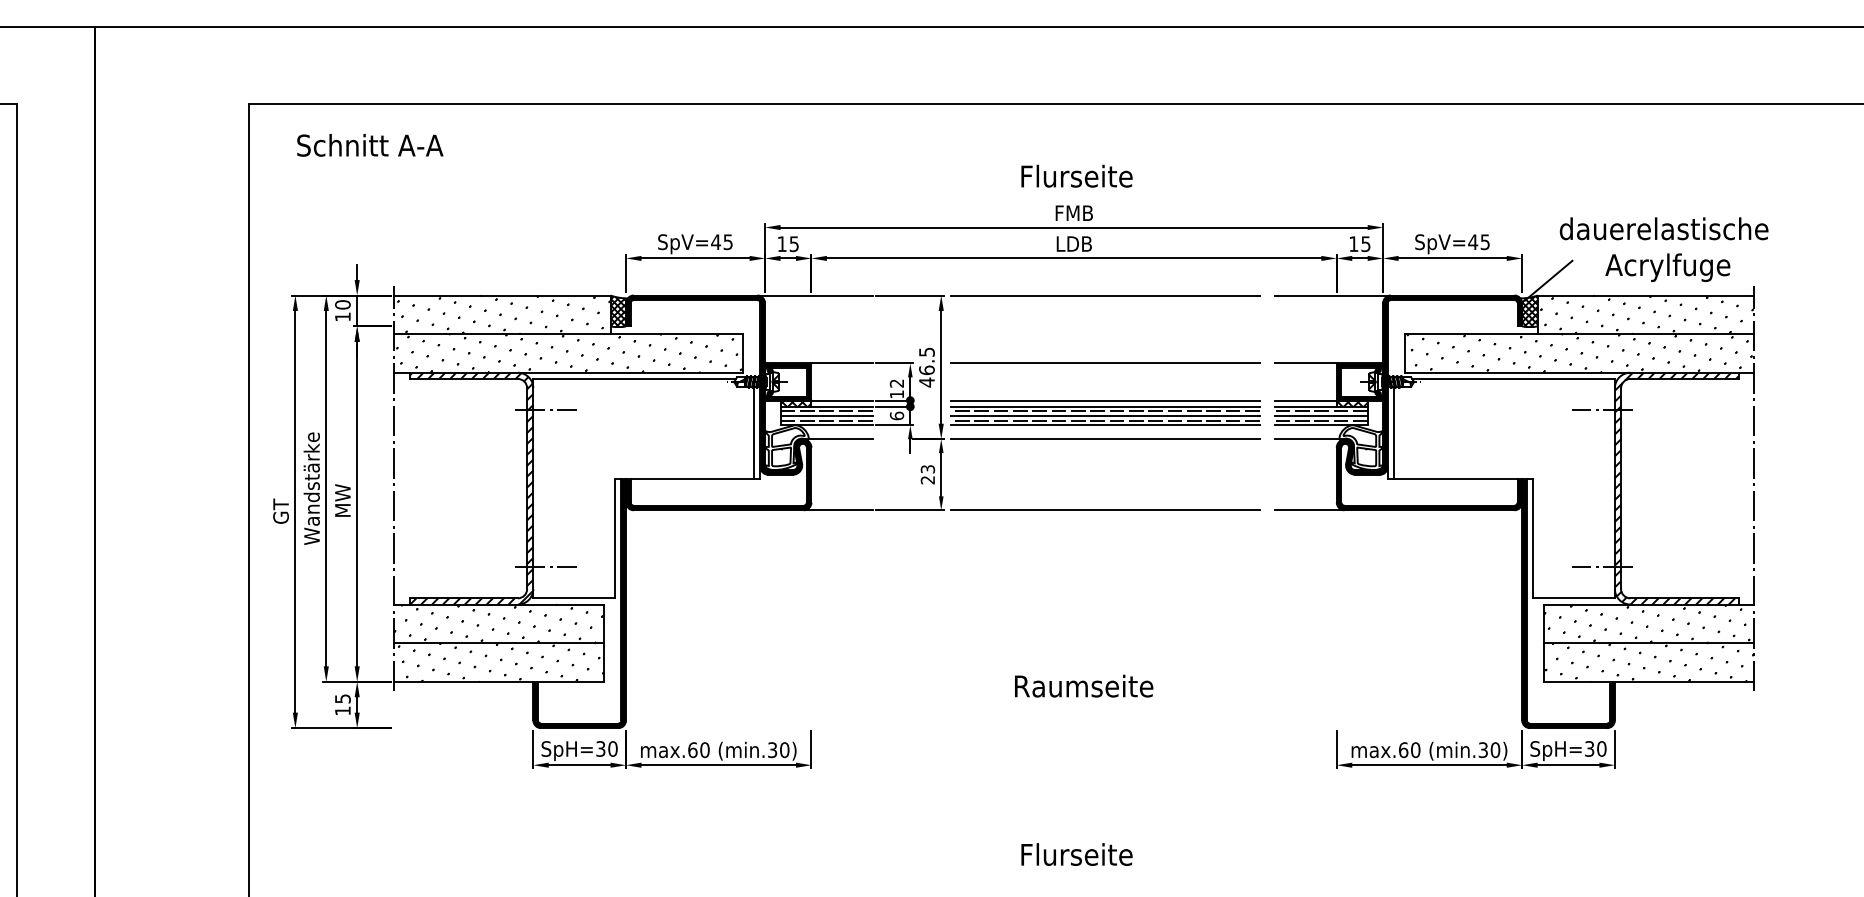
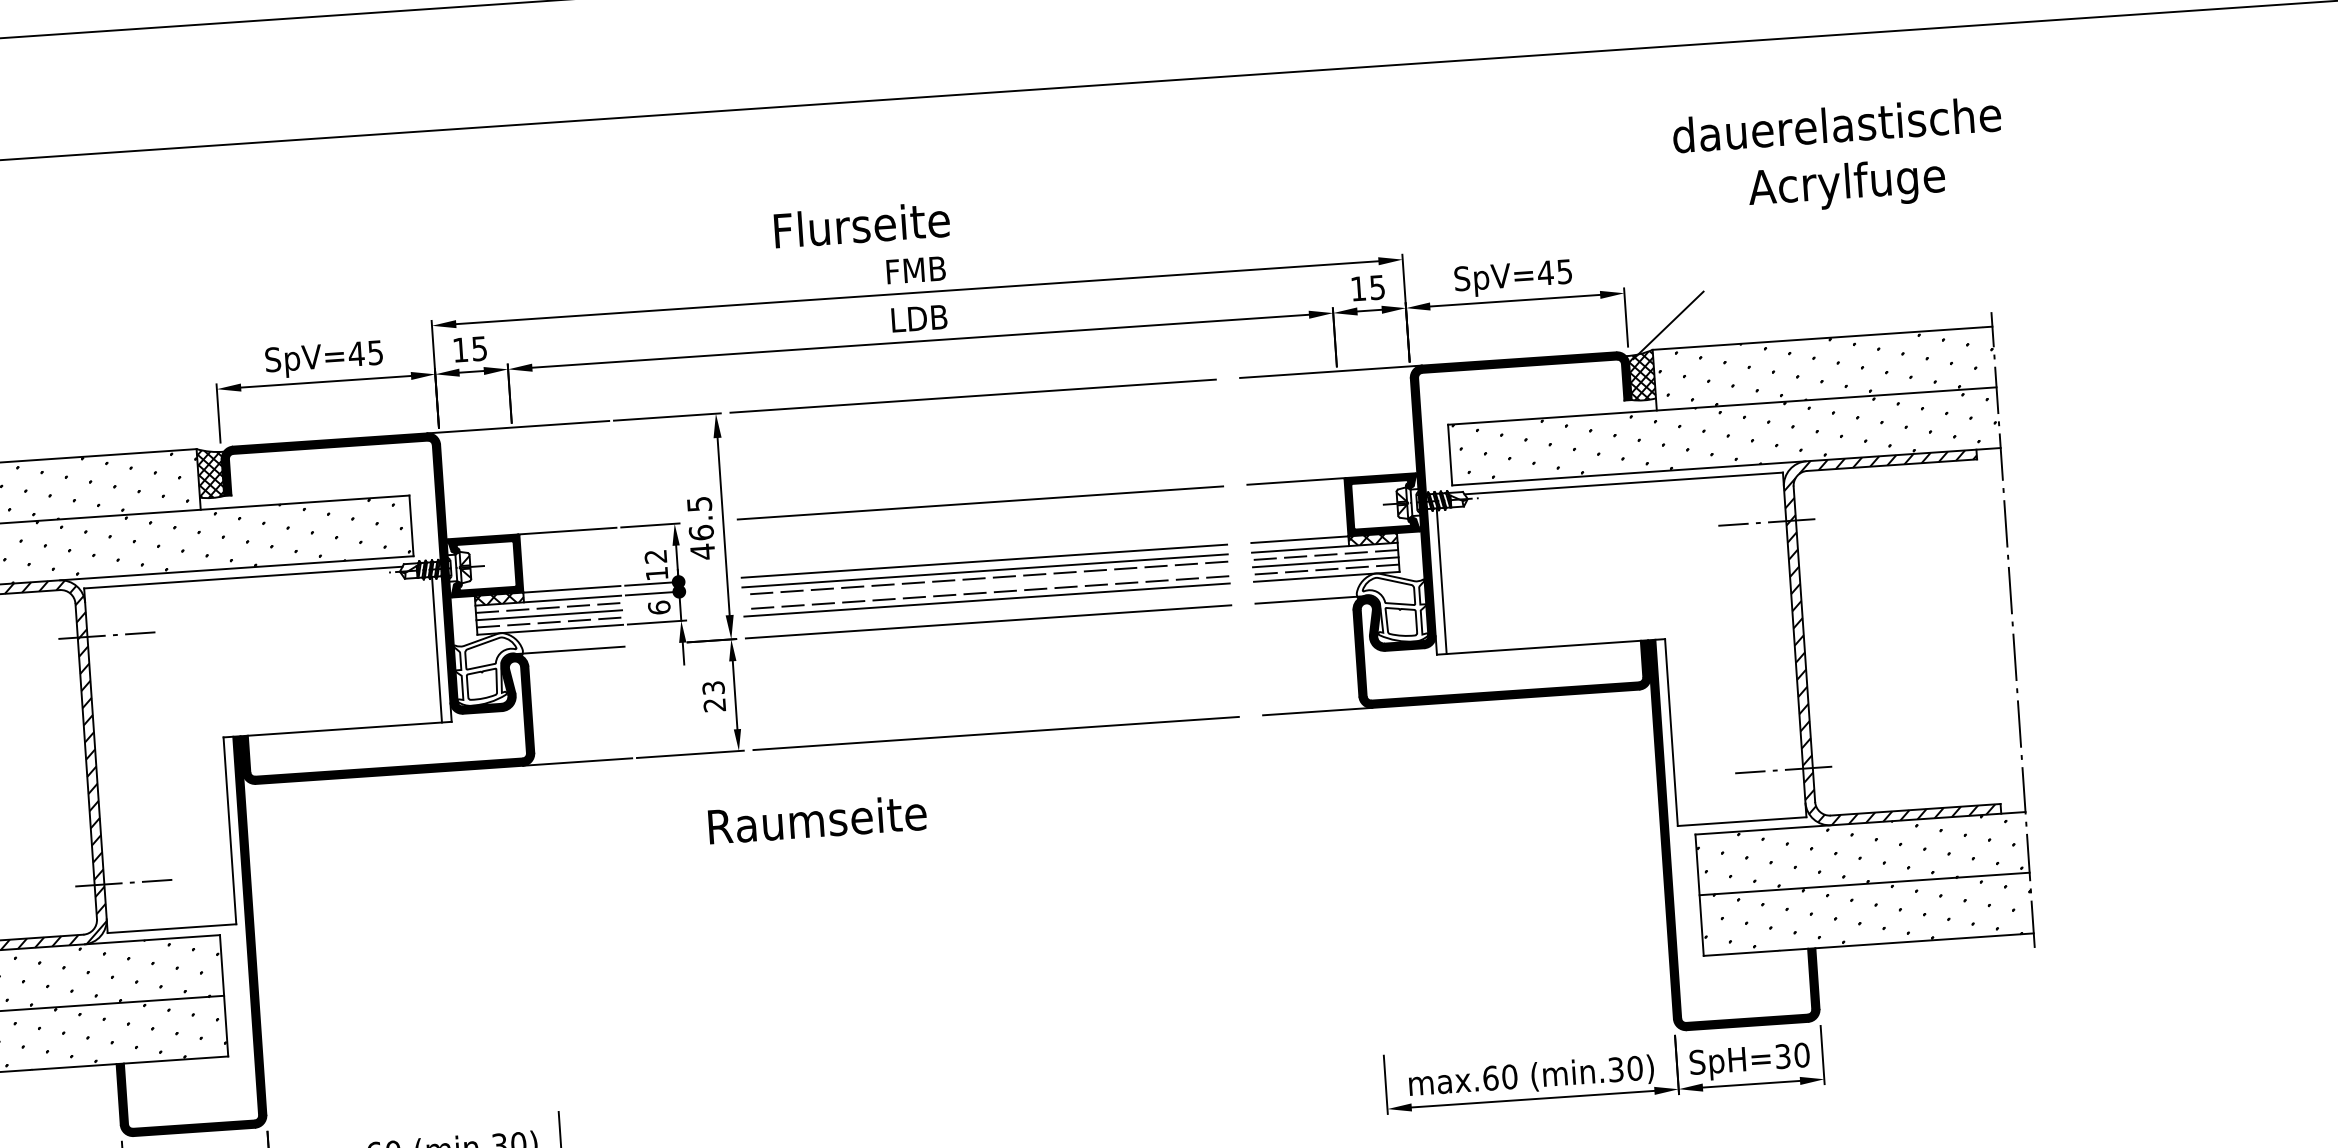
text: (1076, 175) -> (861, 223), moved
text: (1663, 249) -> (1838, 157), moved
line: (1104, 416) -> (985, 586), removed
text: (1084, 685) -> (818, 818), moved

